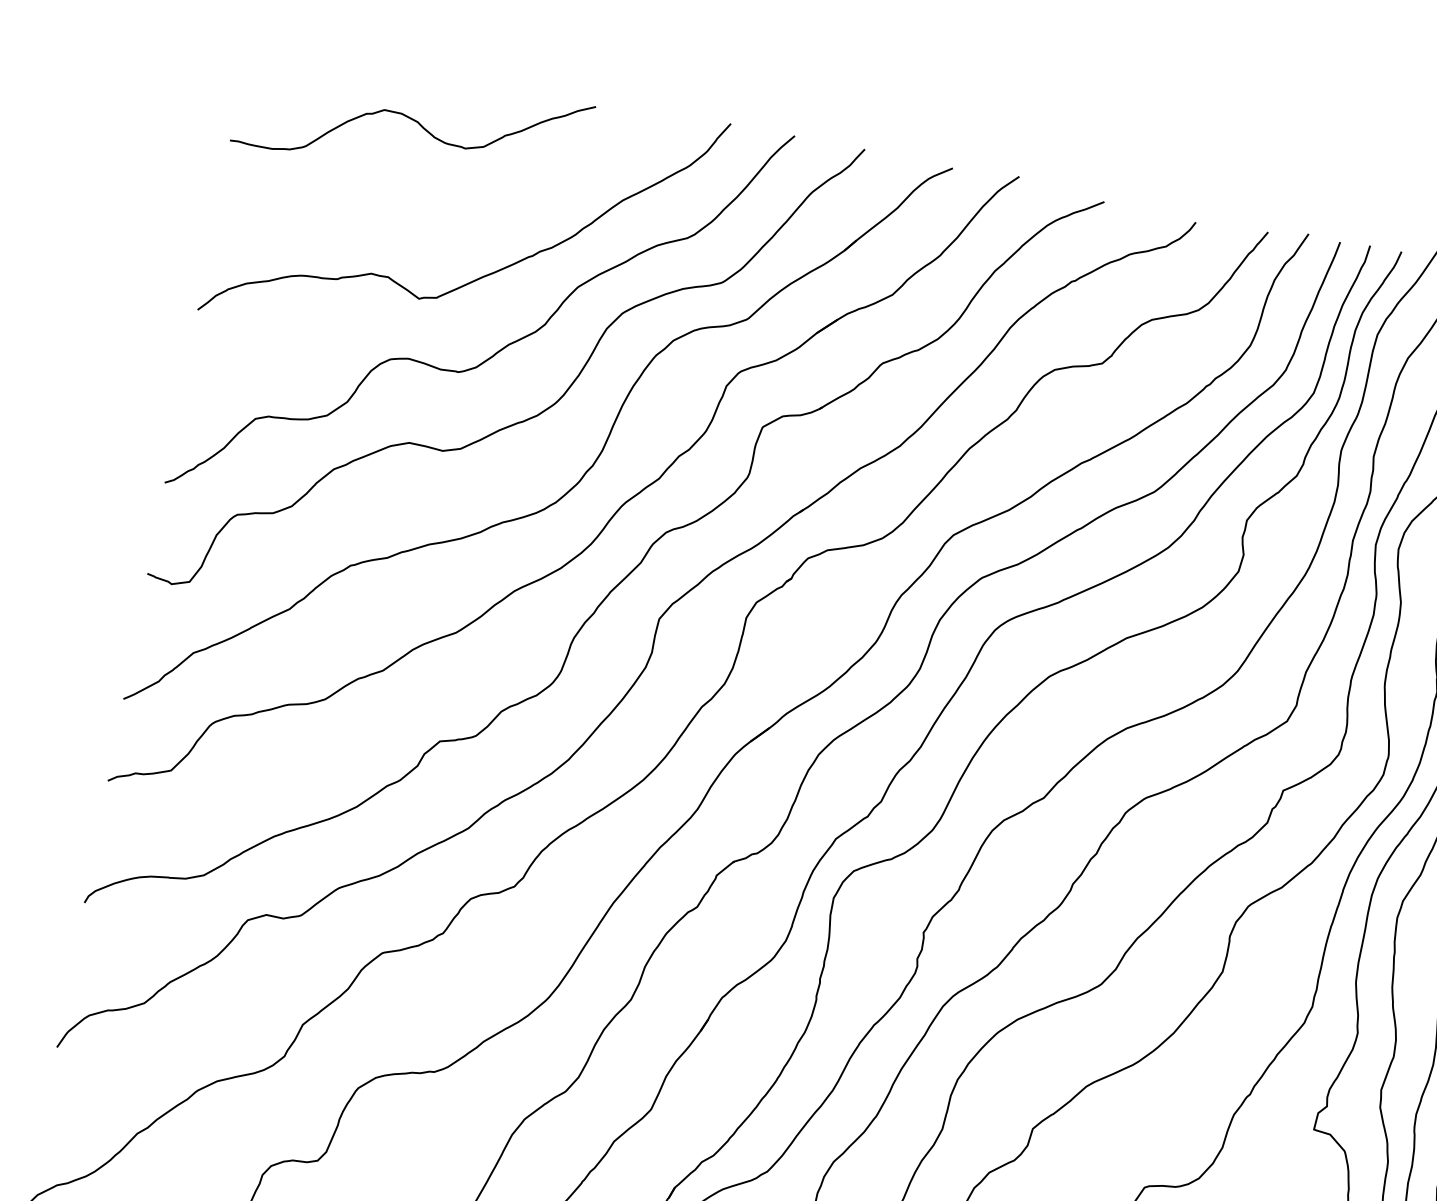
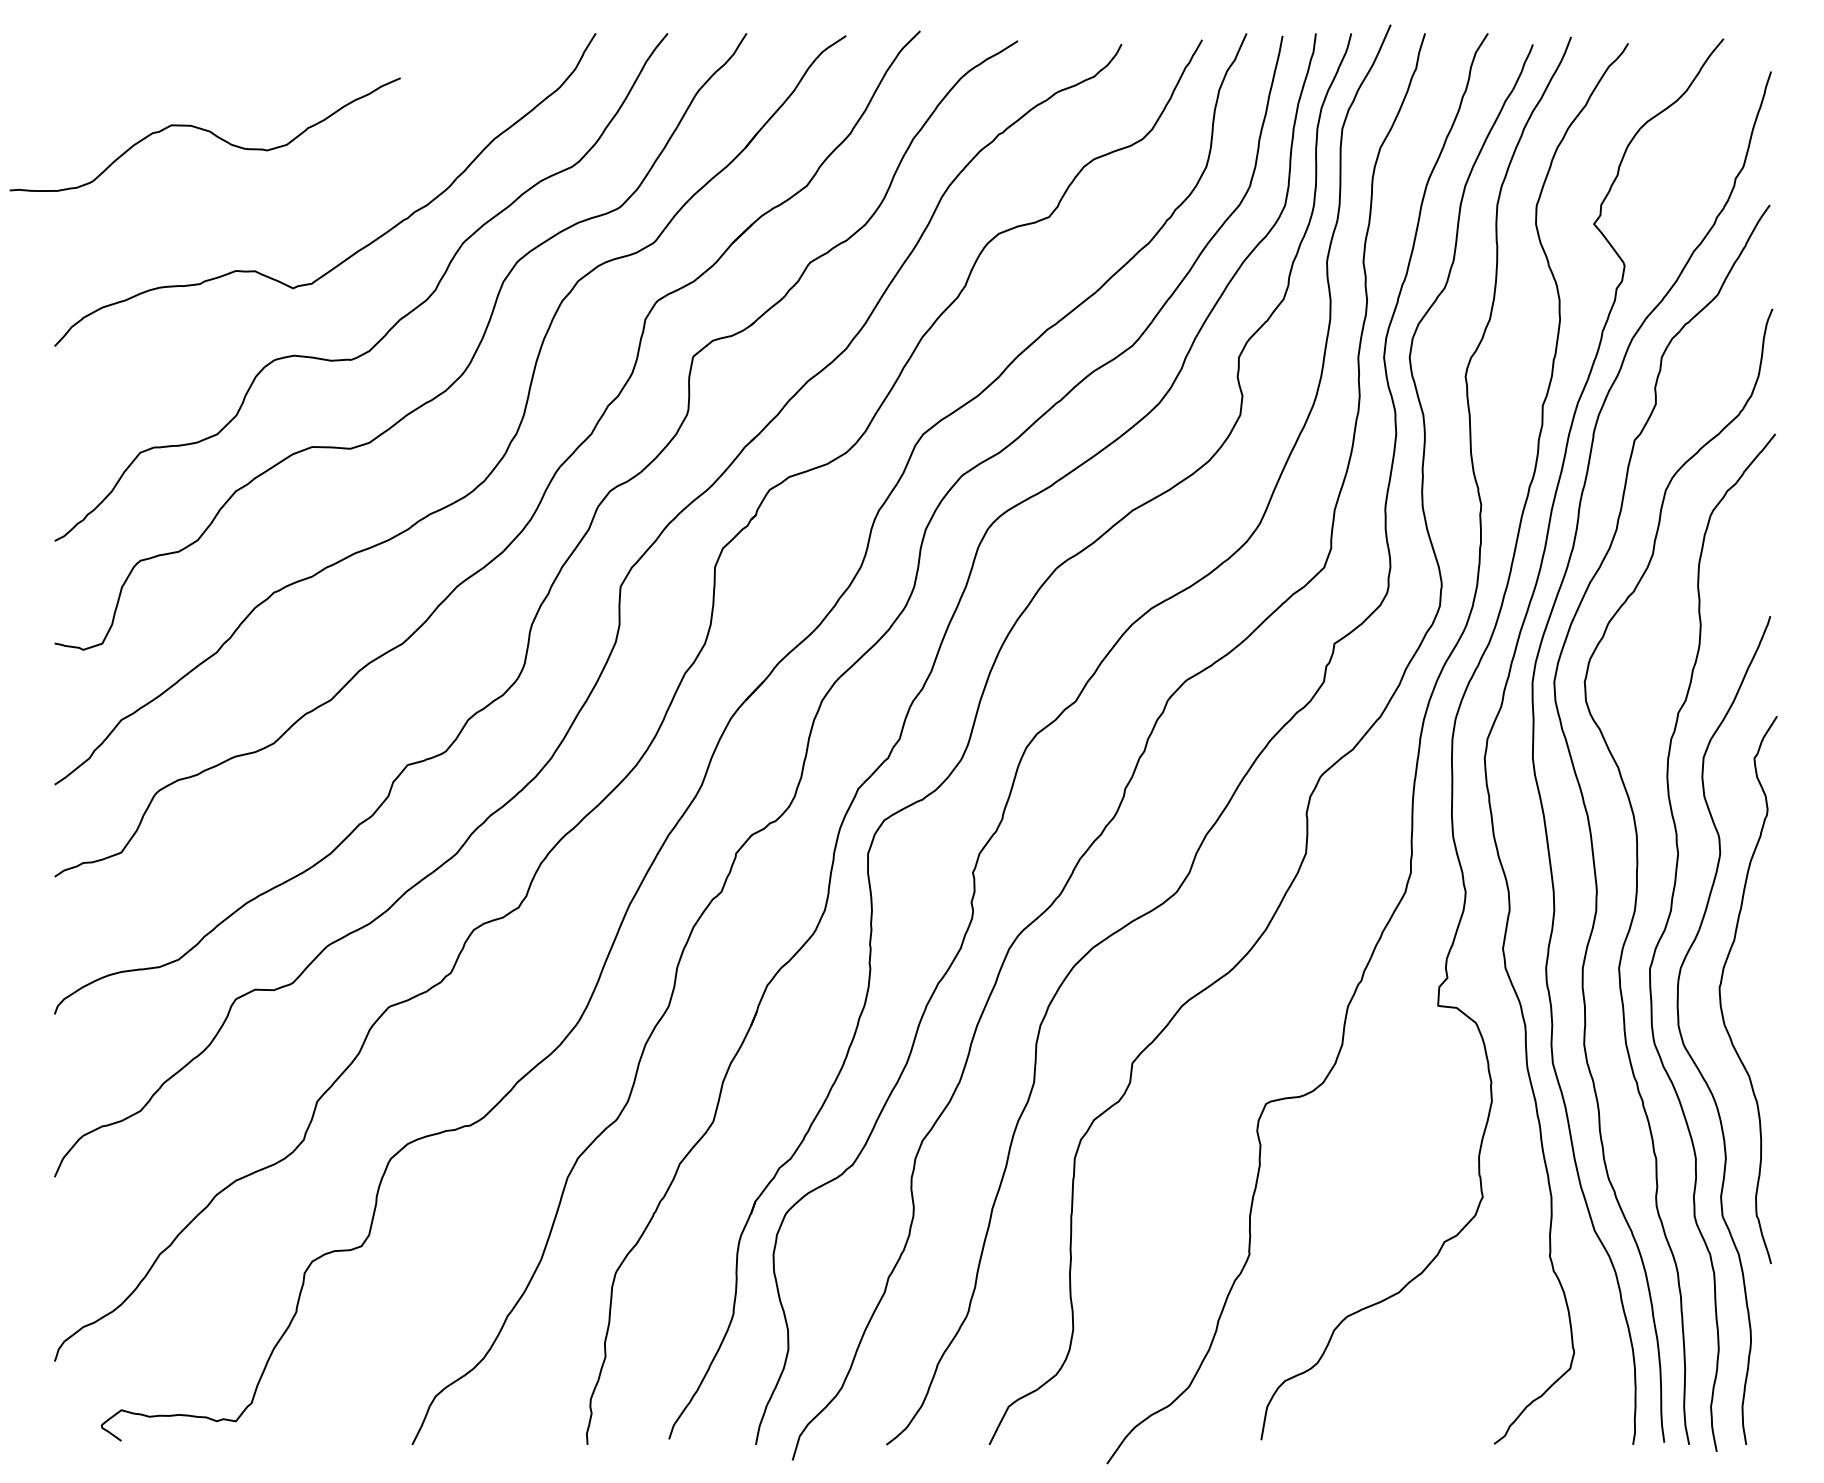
curve: (413, 121) -> (205, 131), moved

